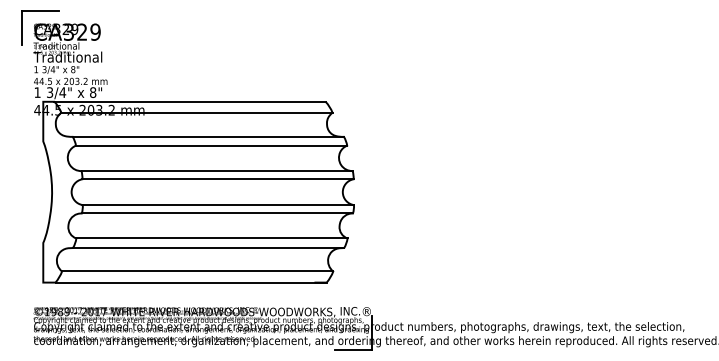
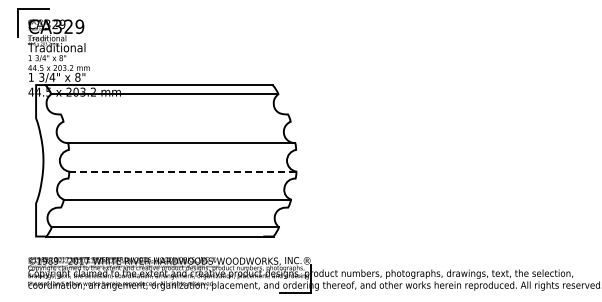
line: (207, 136) -> (173, 114), removed
line: (210, 145) -> (176, 121), removed
line: (218, 178) -> (182, 149), removed
line: (218, 204) -> (182, 171), solid -> dashed
line: (216, 213) -> (181, 178), removed
line: (208, 247) -> (174, 207), removed

